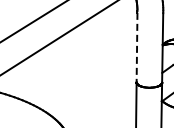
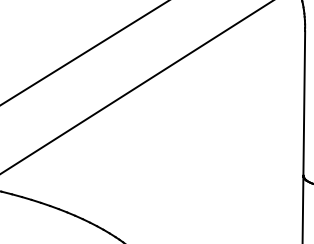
line: (137, 47) -> (305, 102), dashed -> solid

